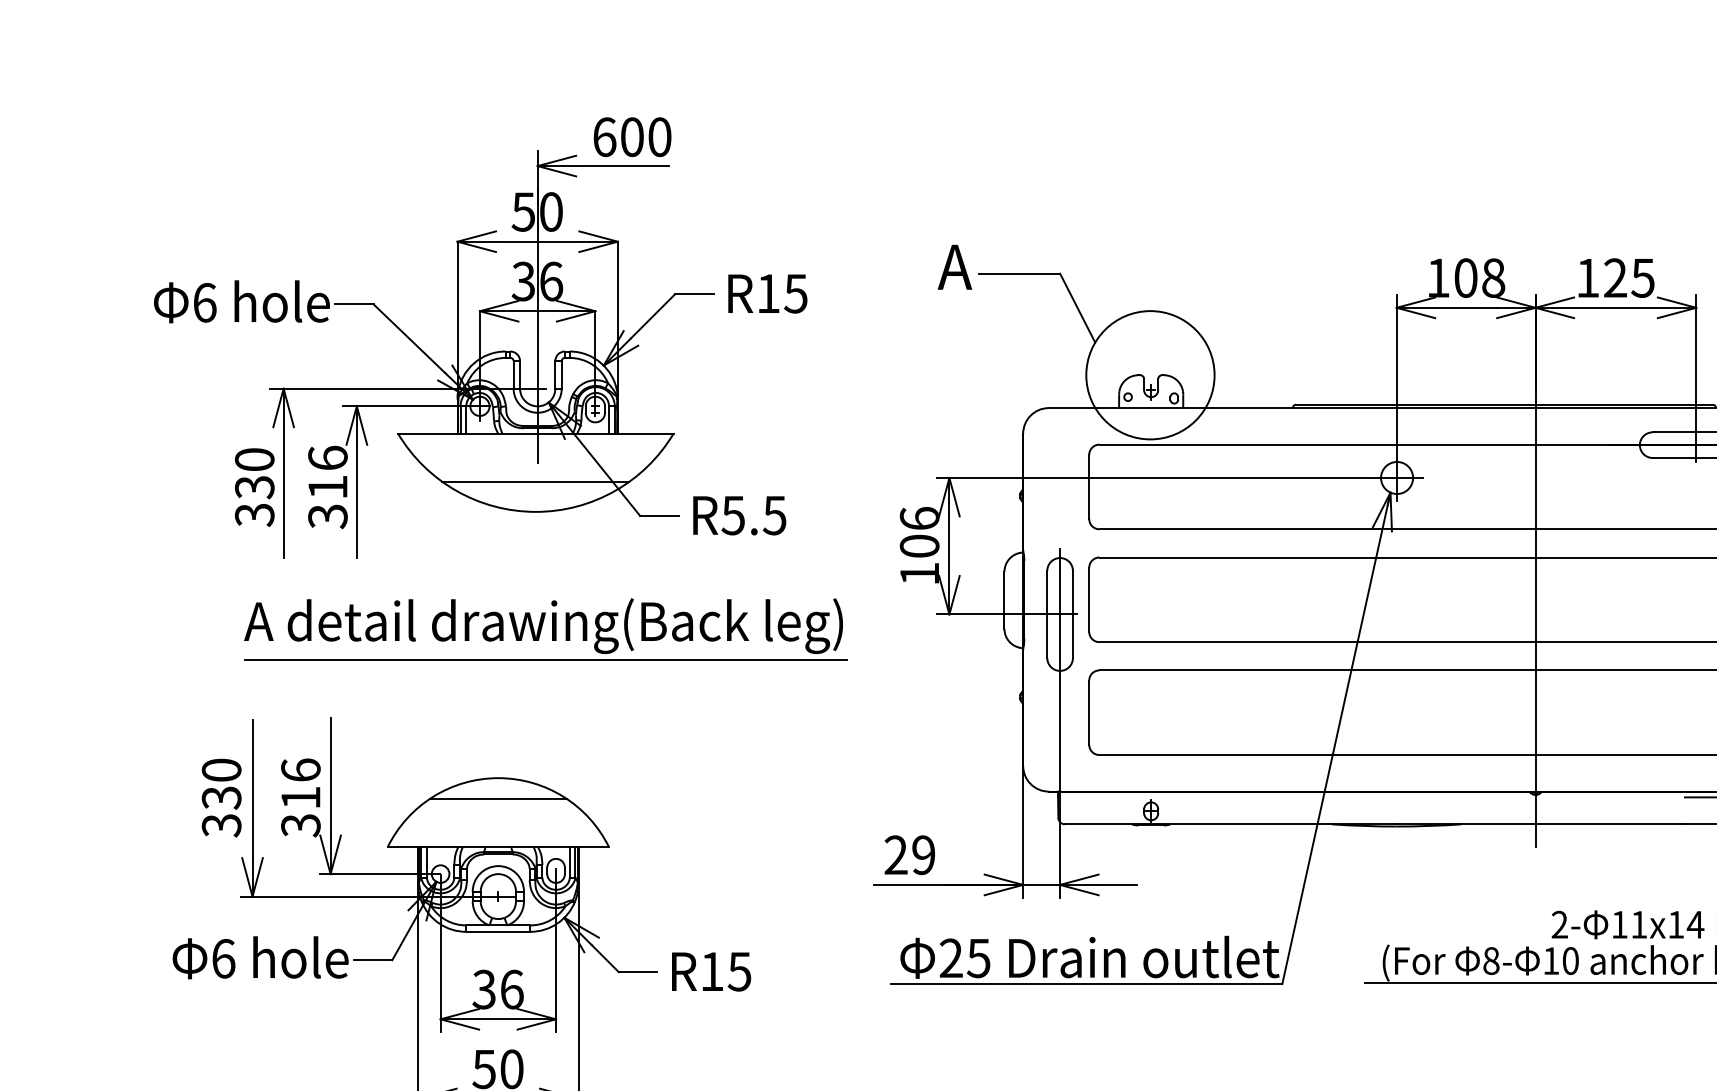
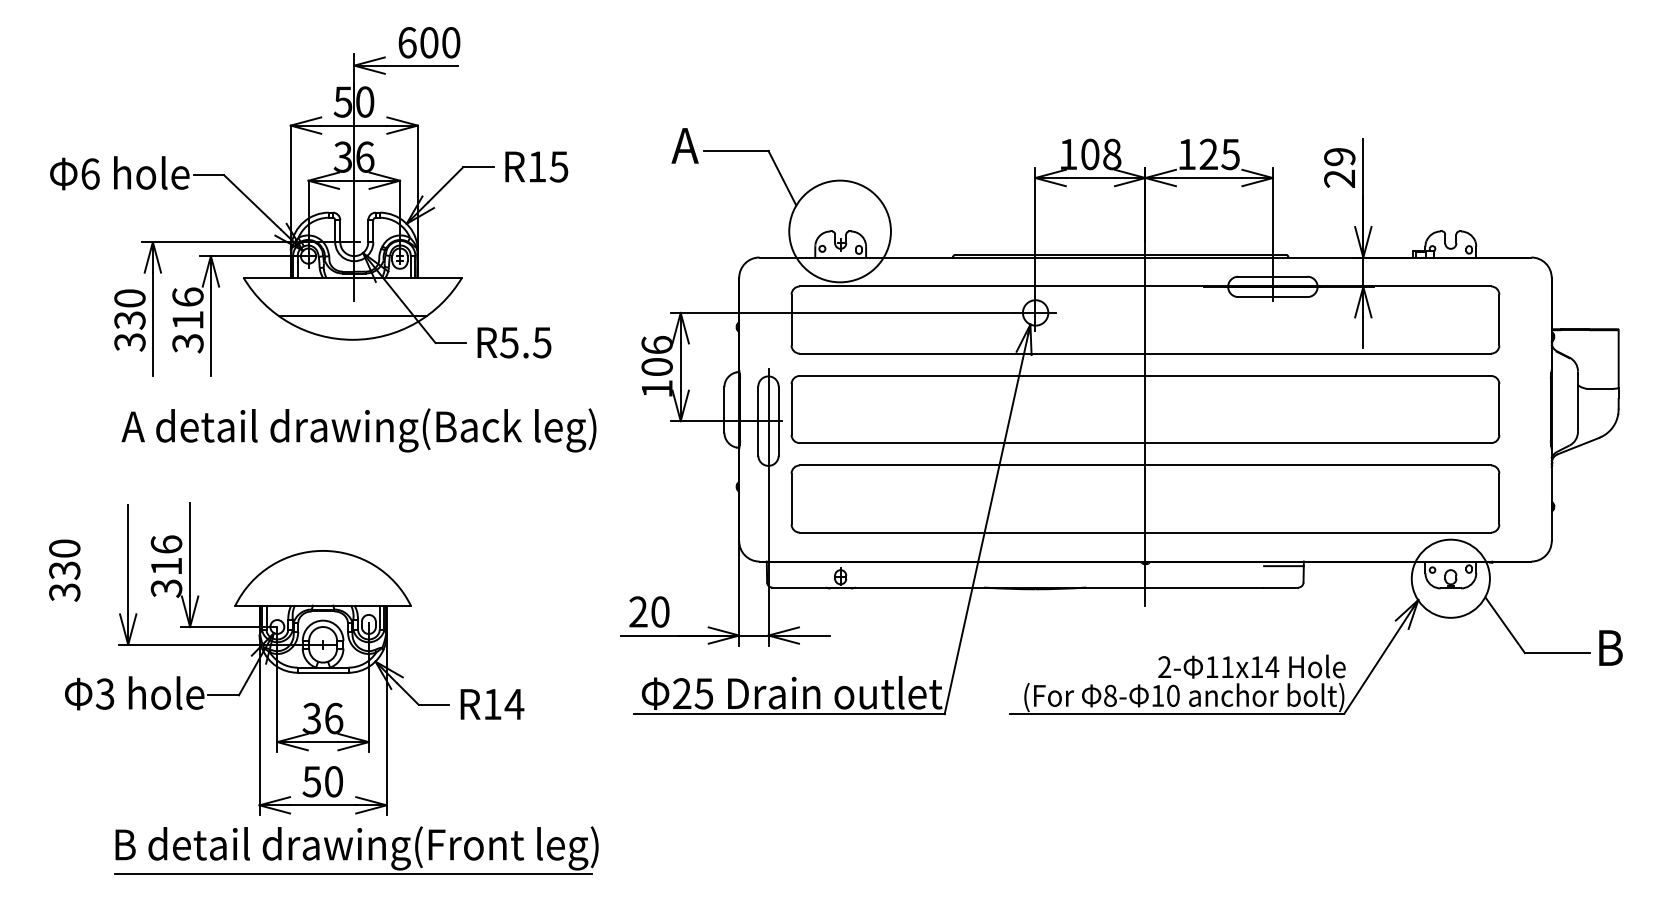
line: (545, 660) -> (360, 457), removed
text: (221, 797) -> (64, 570), moved
line: (497, 799) -> (322, 567), removed
text: (923, 854) -> (660, 611), 29 -> 20
text: (222, 957) -> (104, 693), 6 -> 3
text: (739, 971) -> (514, 704), R15 -> R14

